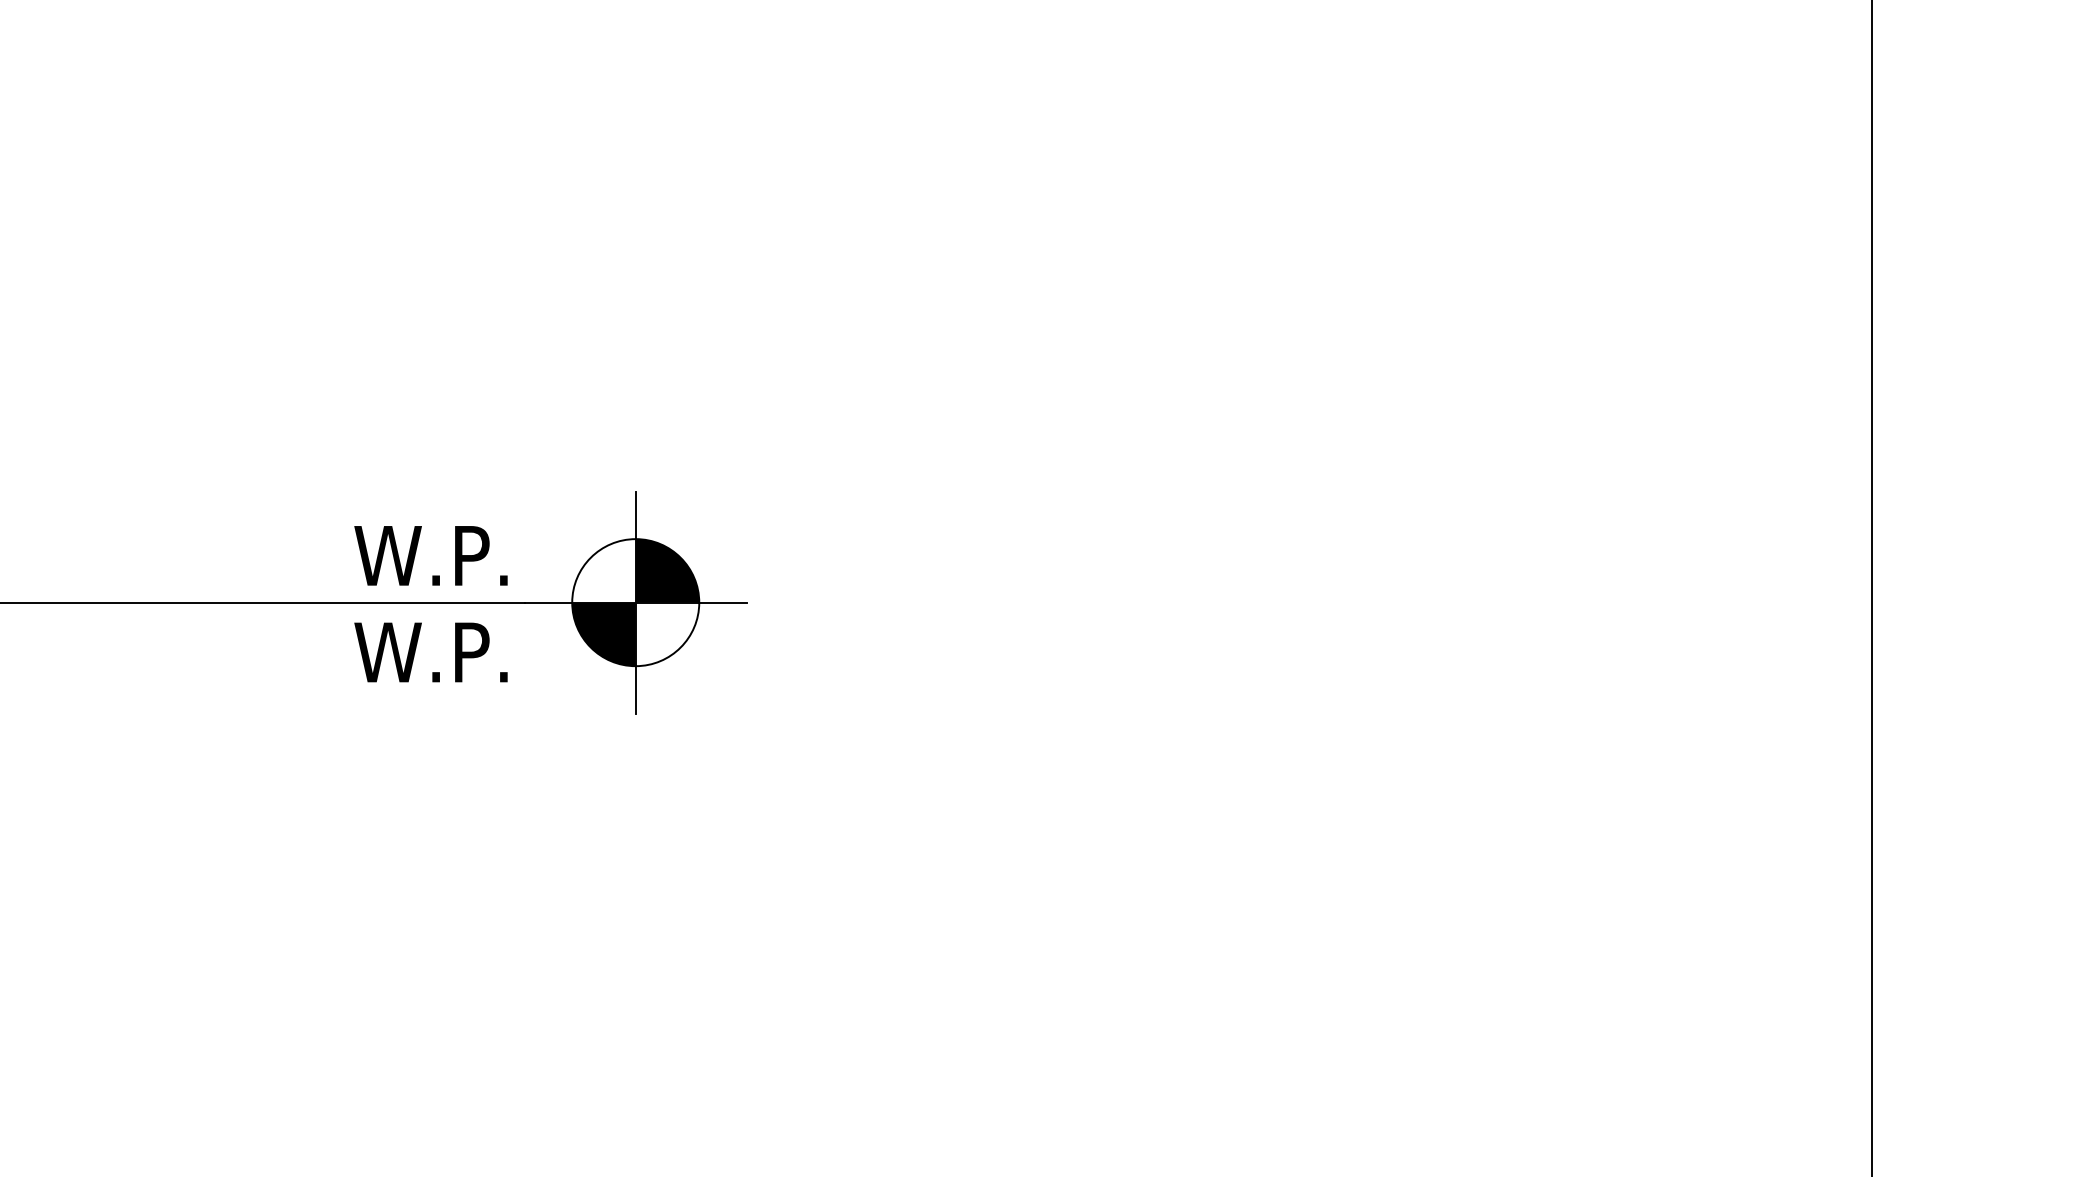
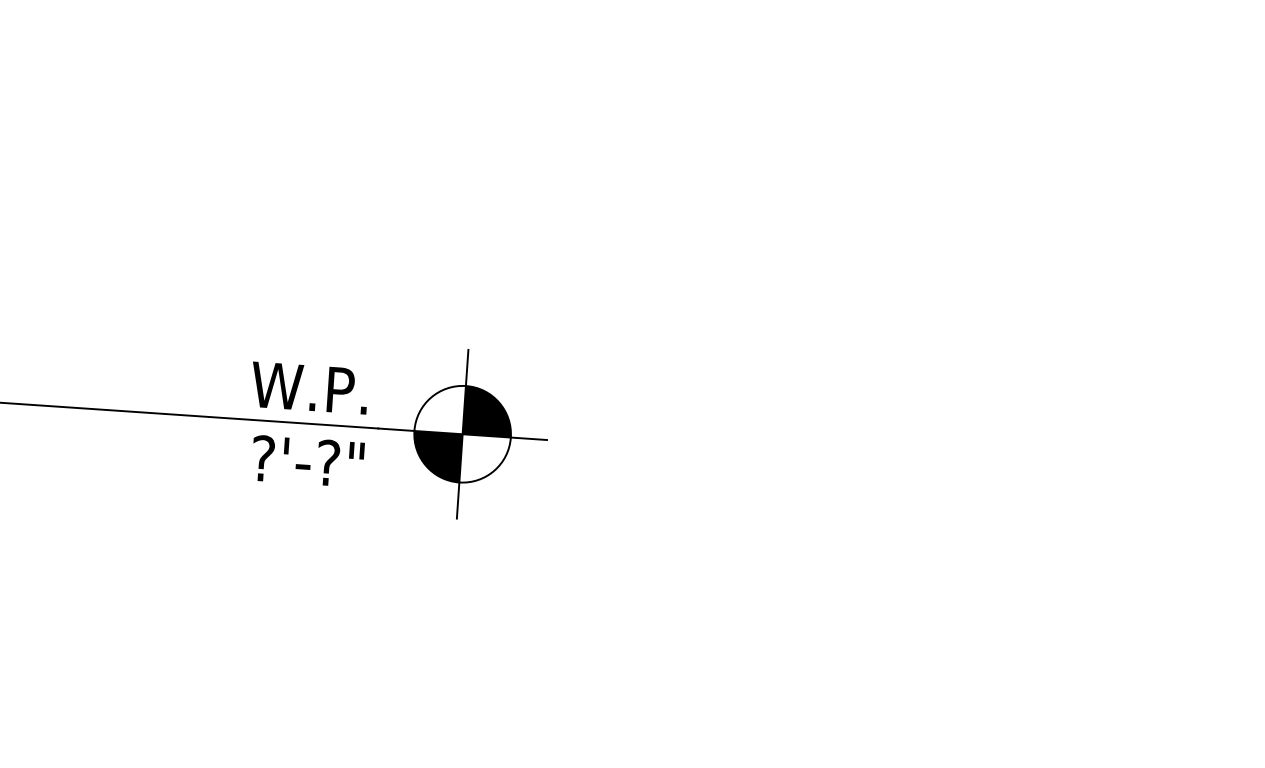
text: (431, 651) -> (305, 460), W.P. -> ?'-?"

